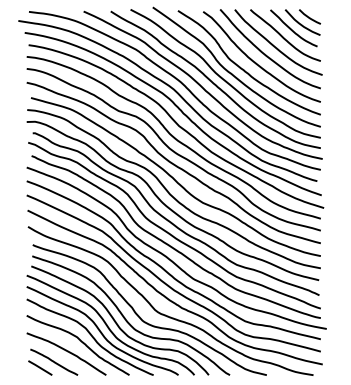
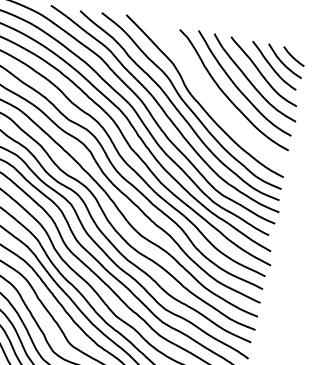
curve: (243, 68) -> (211, 98), removed

